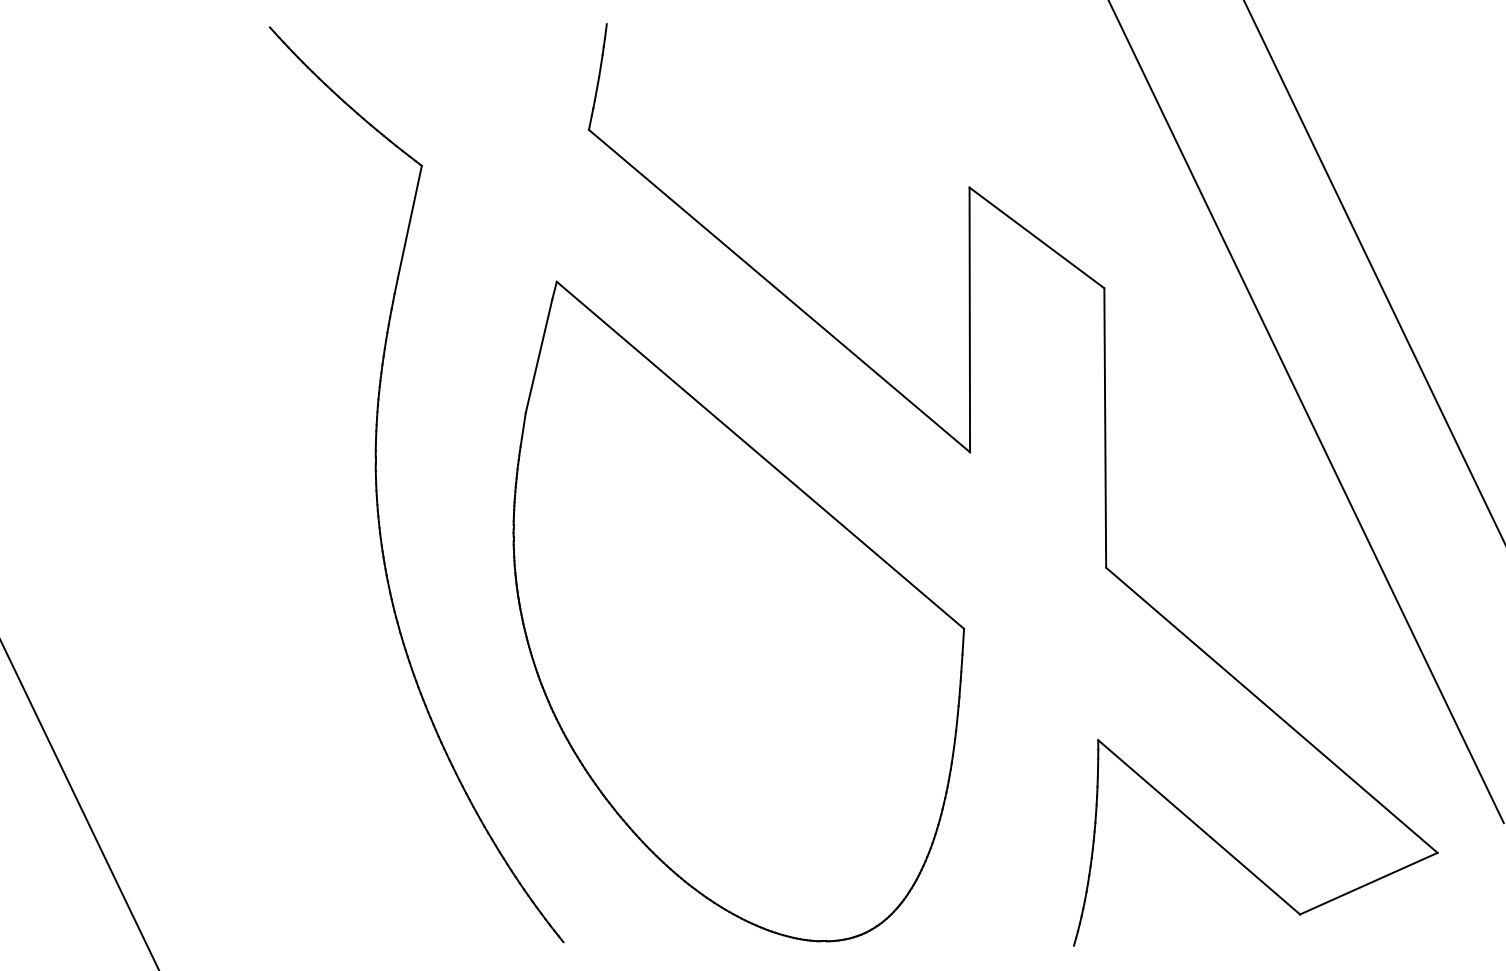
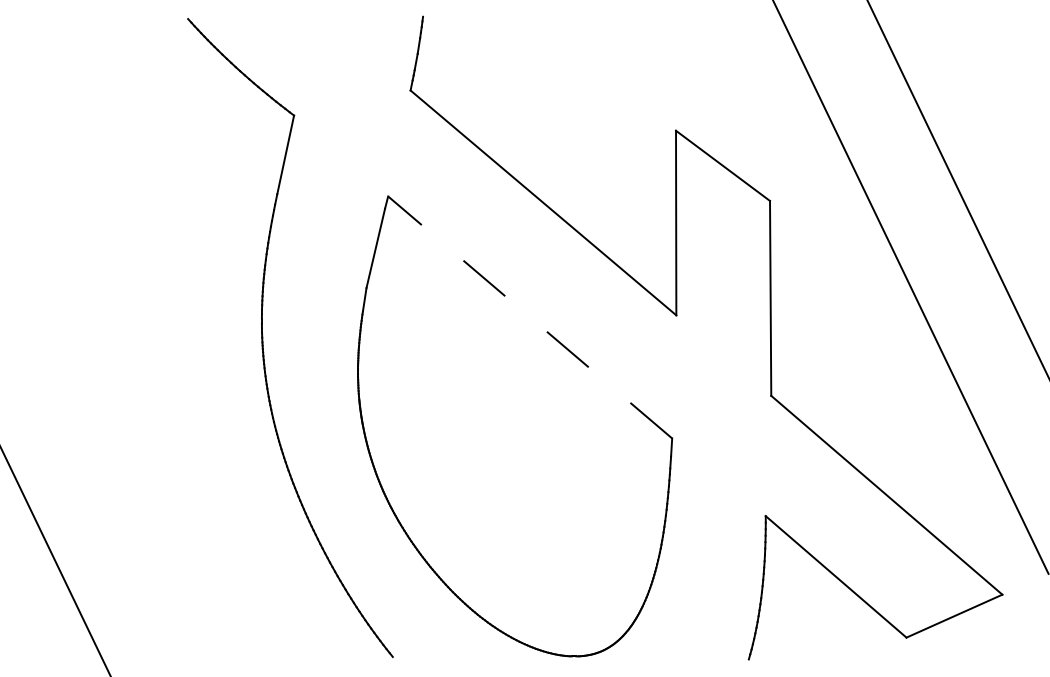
line: (760, 455) -> (530, 317), solid -> dashed

